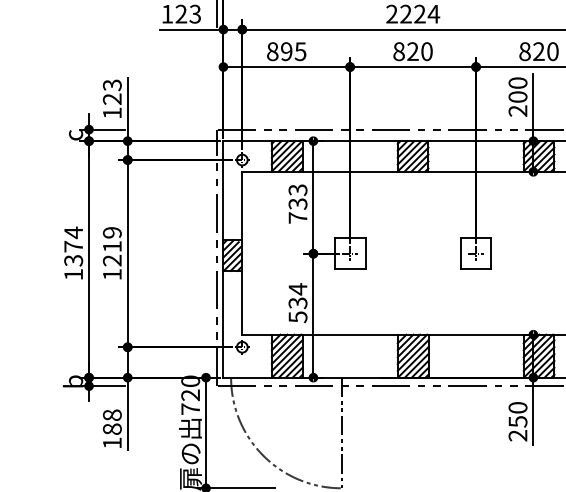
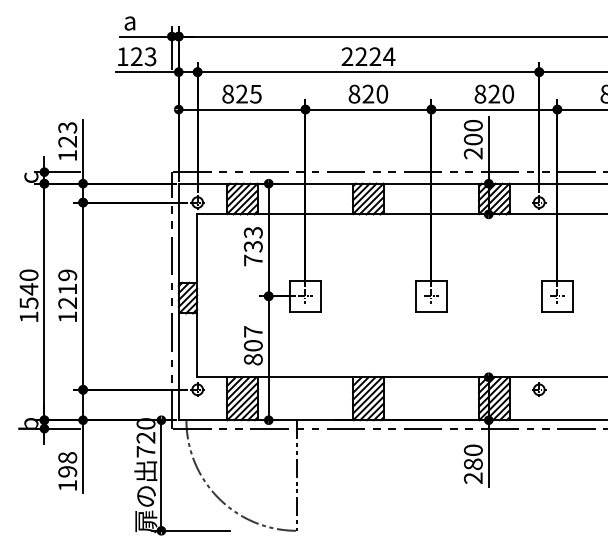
text: (286, 51) -> (241, 94), 895 -> 825
text: (73, 245) -> (28, 288), 1374 -> 1540
text: (298, 302) -> (253, 345), 534 -> 807
text: (518, 421) -> (473, 464), 250 -> 280
text: (112, 428) -> (67, 471), 188 -> 198

